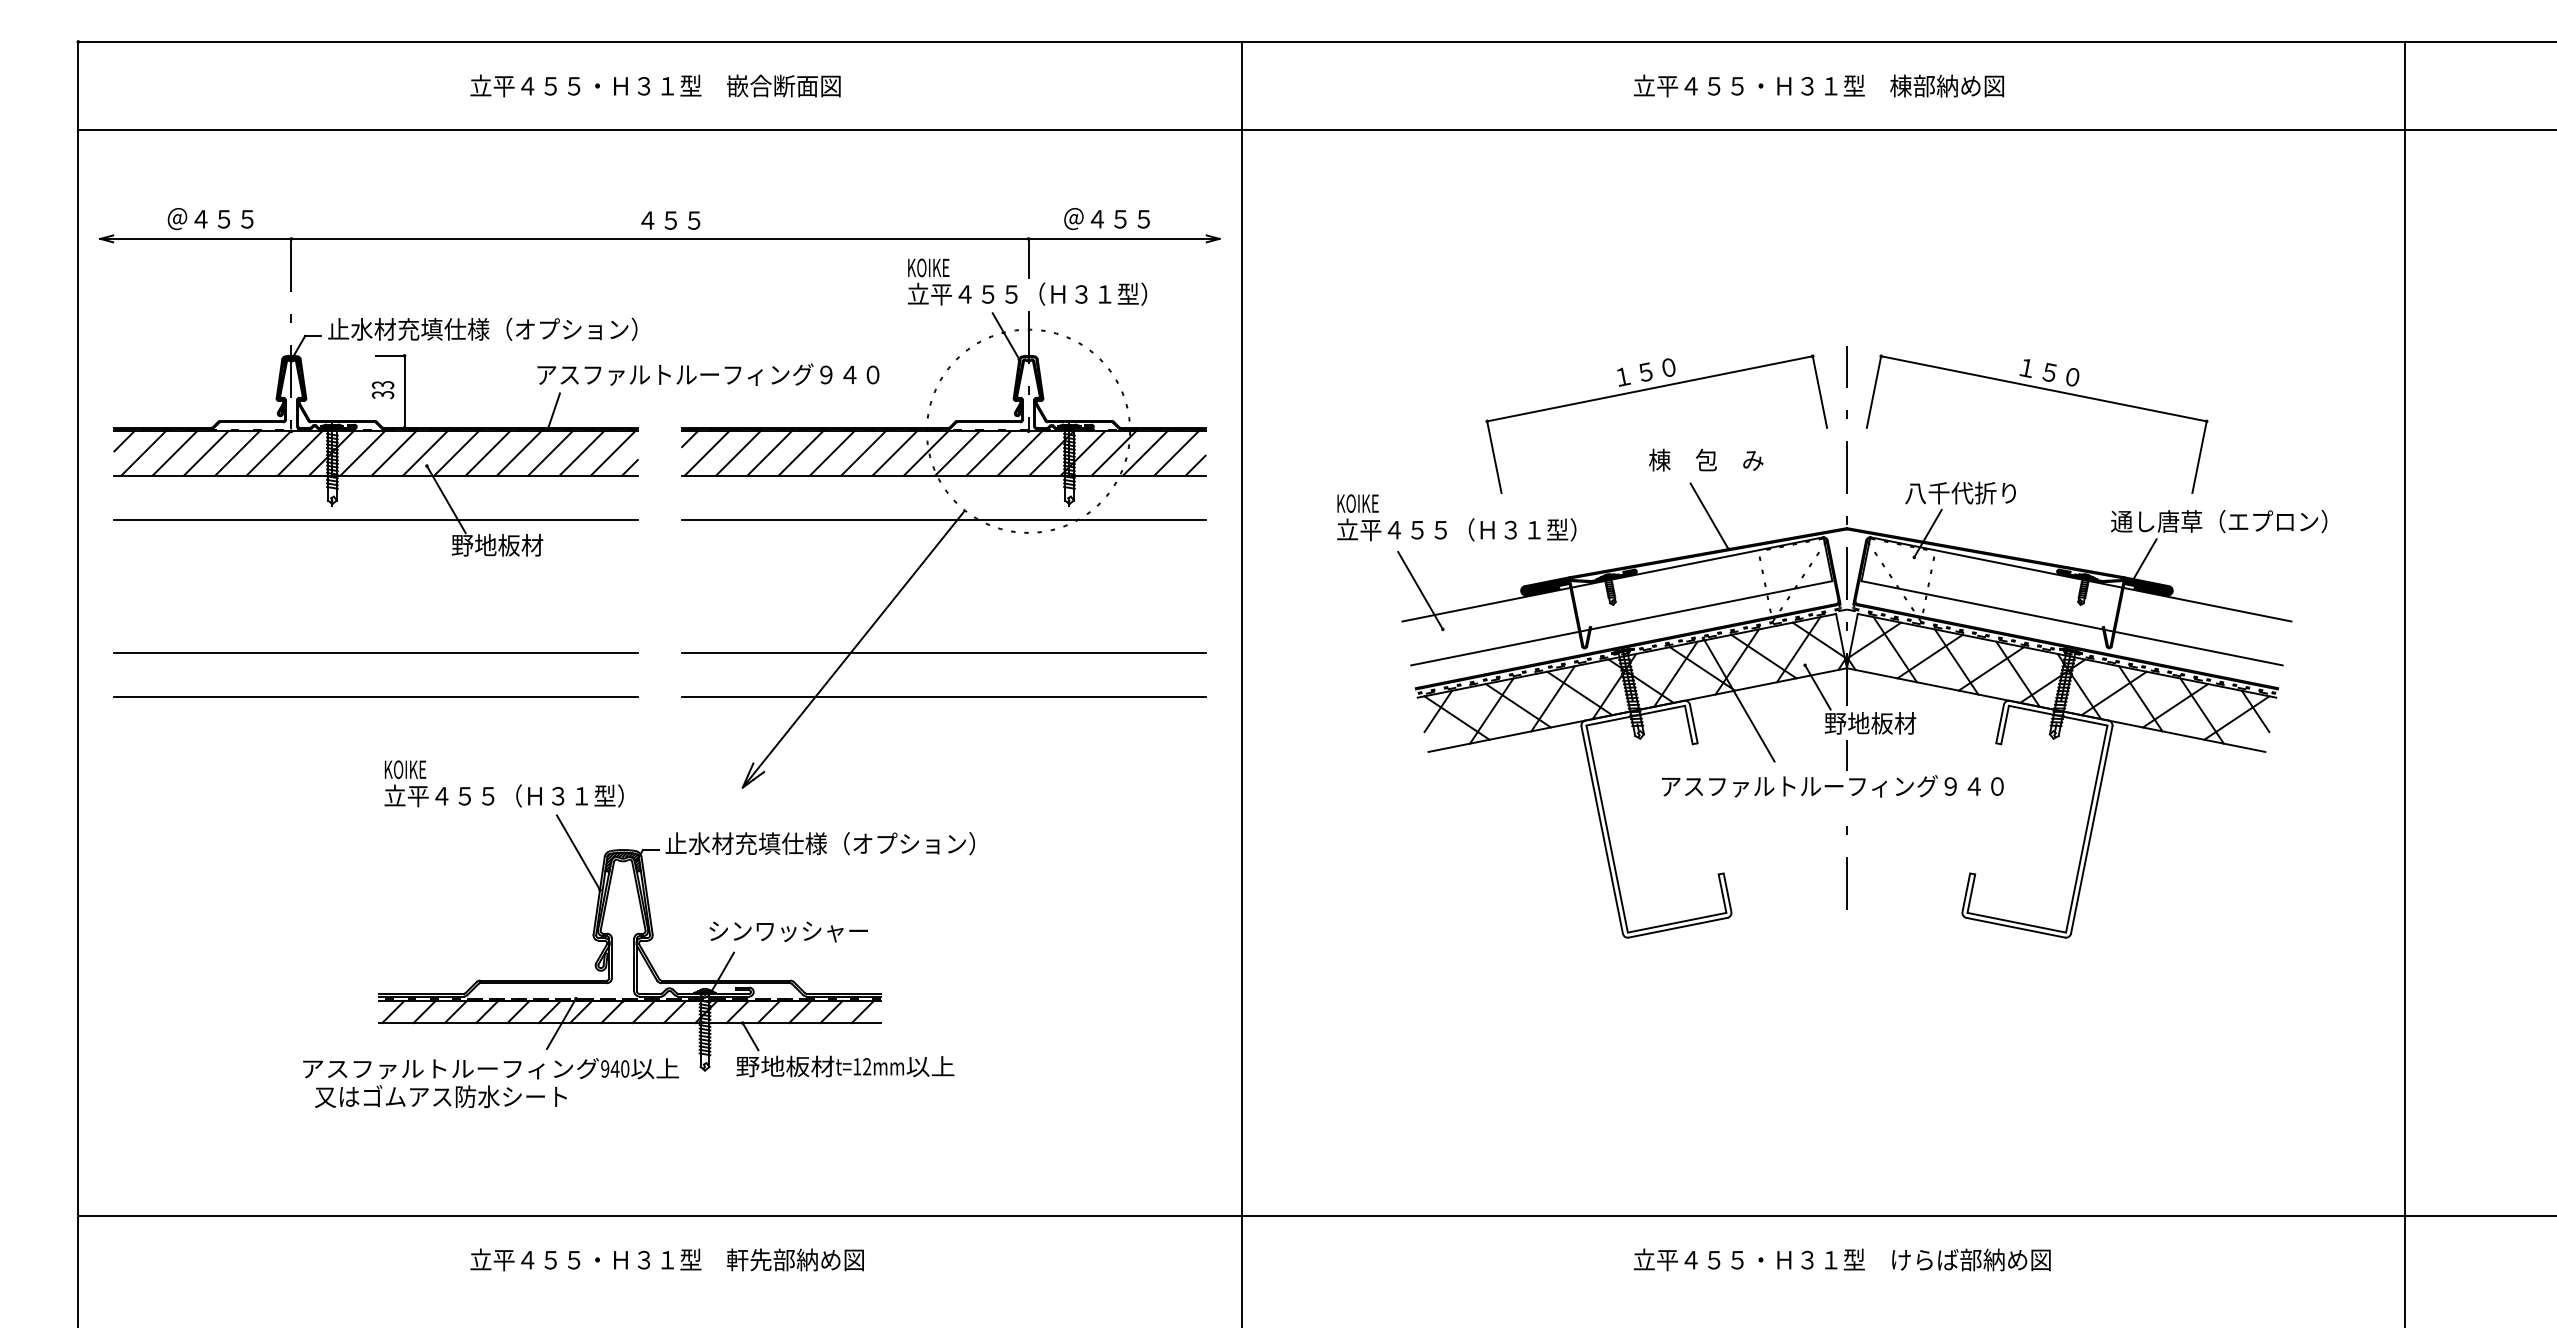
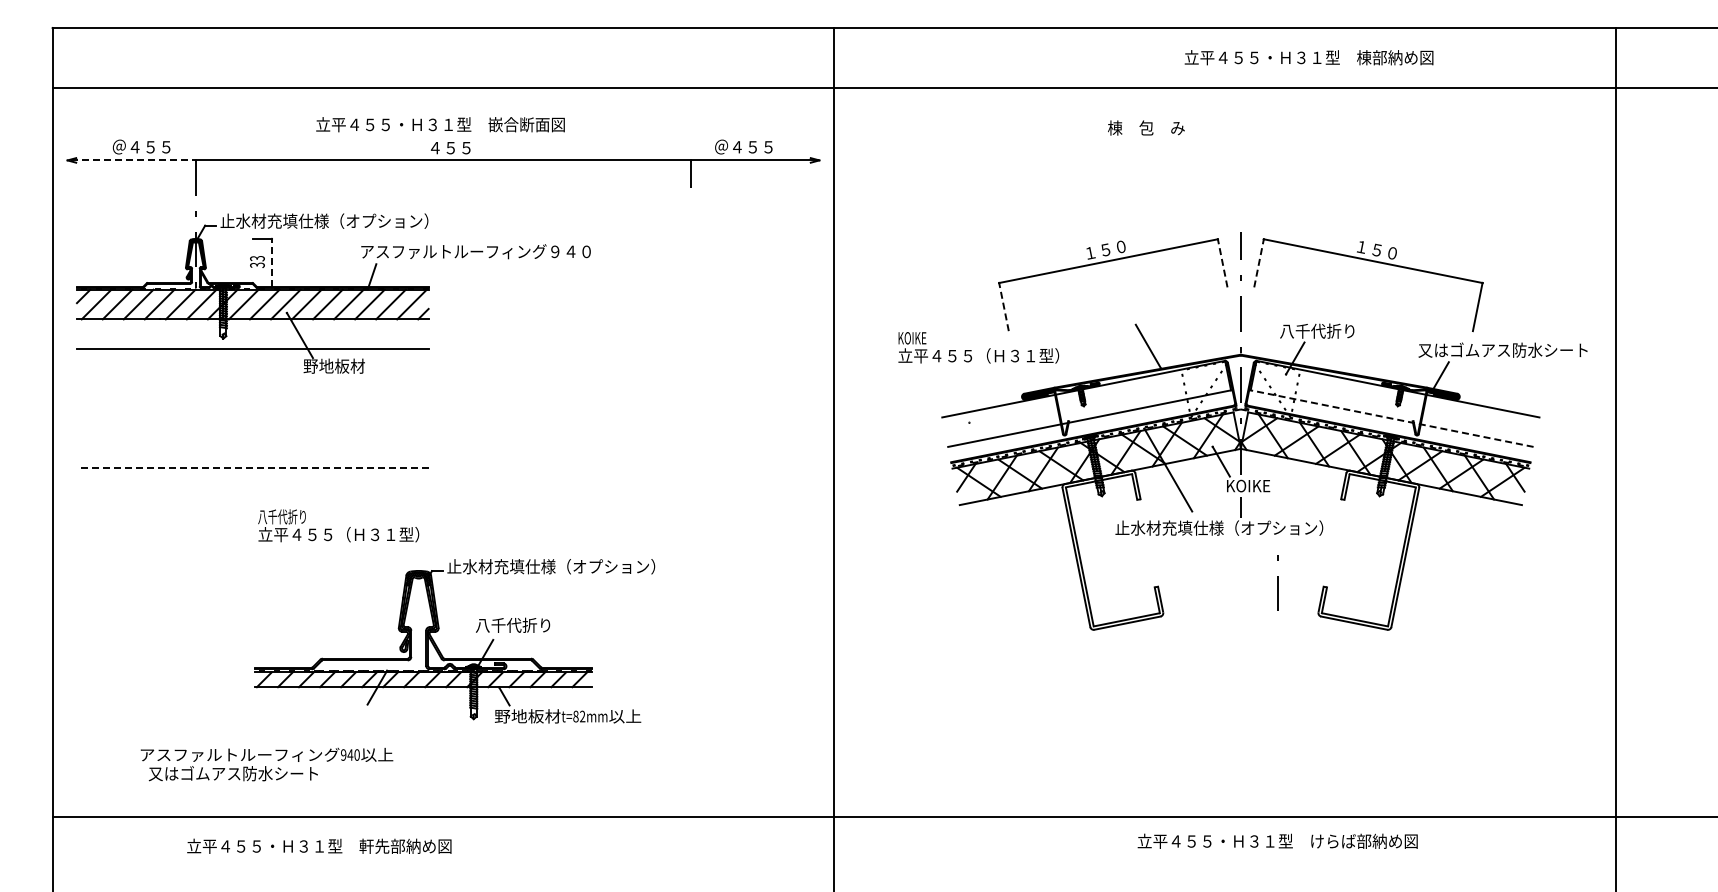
text: (655, 85) -> (440, 124), moved
text: (1818, 85) -> (1308, 57), moved
line: (198, 239) -> (133, 160), solid -> dashed
line: (403, 390) -> (271, 262), solid -> dashed
line: (1819, 392) -> (1222, 263), solid -> dashed
line: (1874, 392) -> (1259, 263), solid -> dashed
line: (1495, 457) -> (1004, 307), solid -> dashed
text: (1706, 459) -> (1146, 127), moved
text: (2236, 520) -> (1502, 349), 通し唐草（エプロン） -> 又はゴムアス防水シート
part: (942, 523) -> (633, 351), removed
line: (1420, 590) -> (954, 396), removed
line: (2071, 623) -> (1391, 418), solid -> dashed
line: (375, 652) -> (252, 438), removed
line: (375, 697) -> (252, 468), solid -> dashed
text: (1870, 722) -> (1256, 485), 野地板材 -> KOIKE
text: (418, 768) -> (281, 516), KOIKE -> 八千代折り
text: (1831, 785) -> (1230, 527), アスファルトルーフィング９４０ -> 止水材充填仕様（オプション）
line: (578, 852) -> (388, 572), removed
line: (1846, 867) -> (1277, 582), moved
text: (788, 929) -> (529, 624), シンワッシャー -> 八千代折り
text: (856, 1066) -> (575, 716), t=12mm -> t=82mm
text: (490, 1083) -> (266, 764), moved
text: (667, 1258) -> (319, 845), moved
text: (1841, 1258) -> (1277, 840), moved

